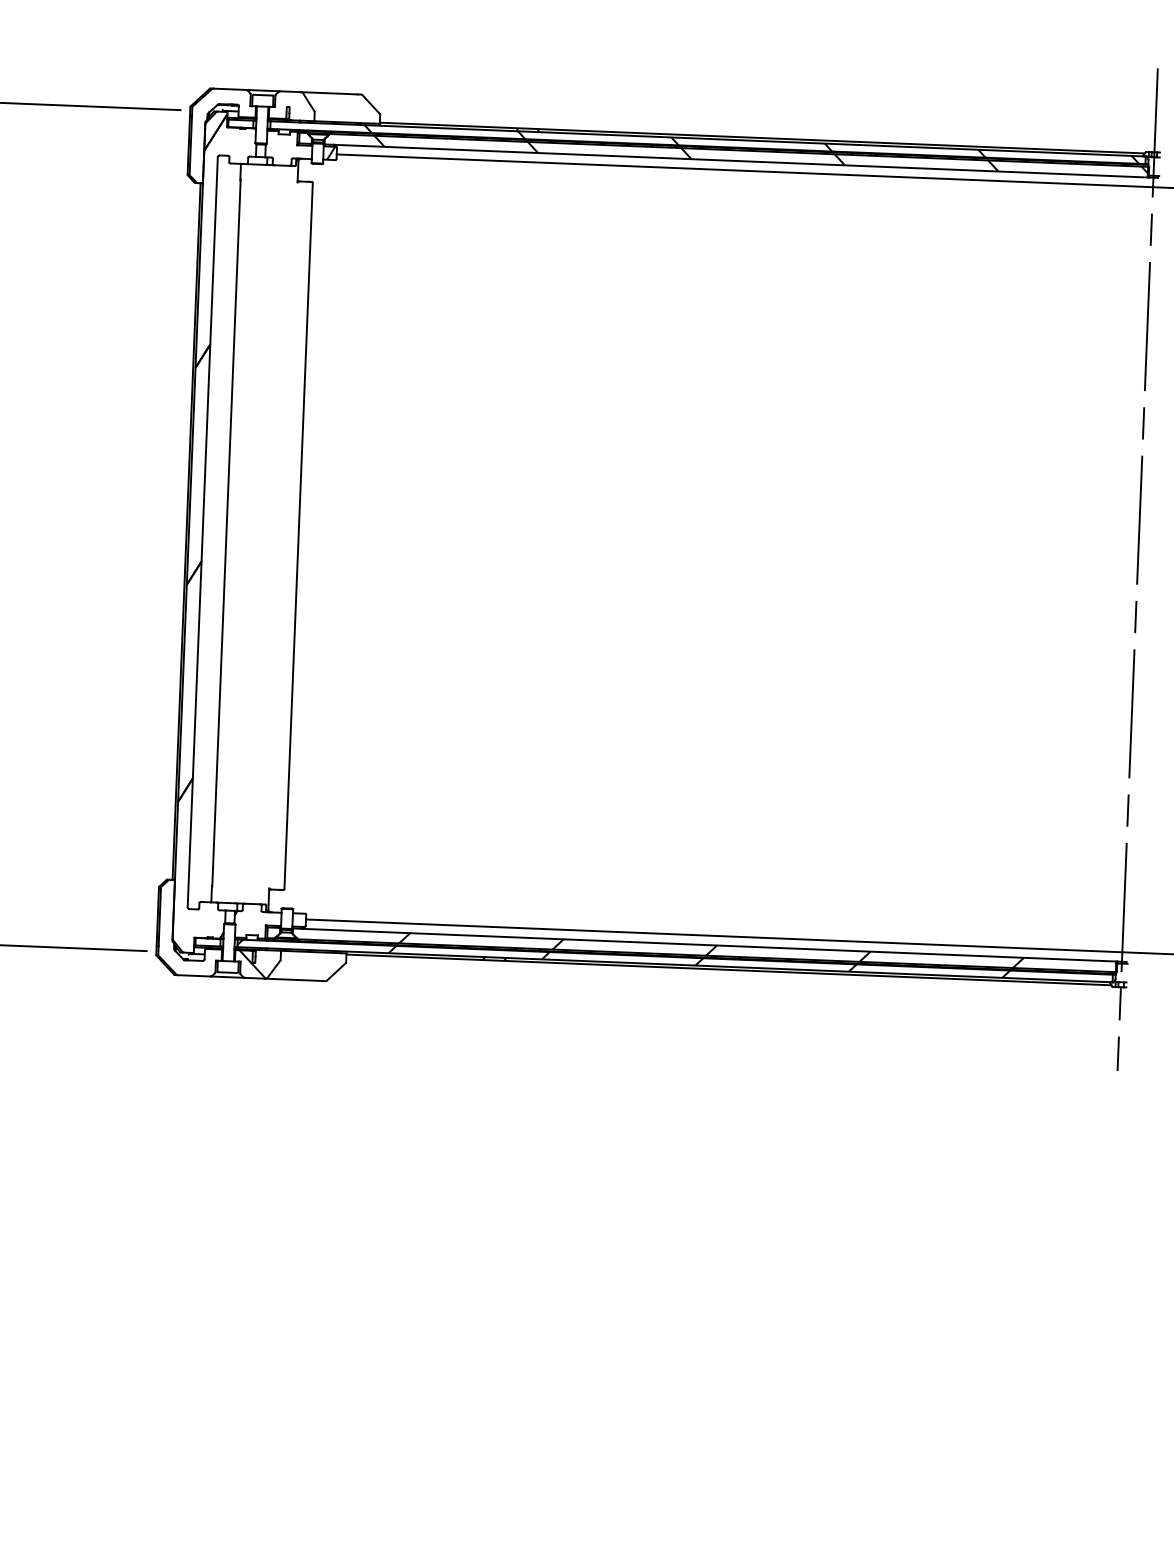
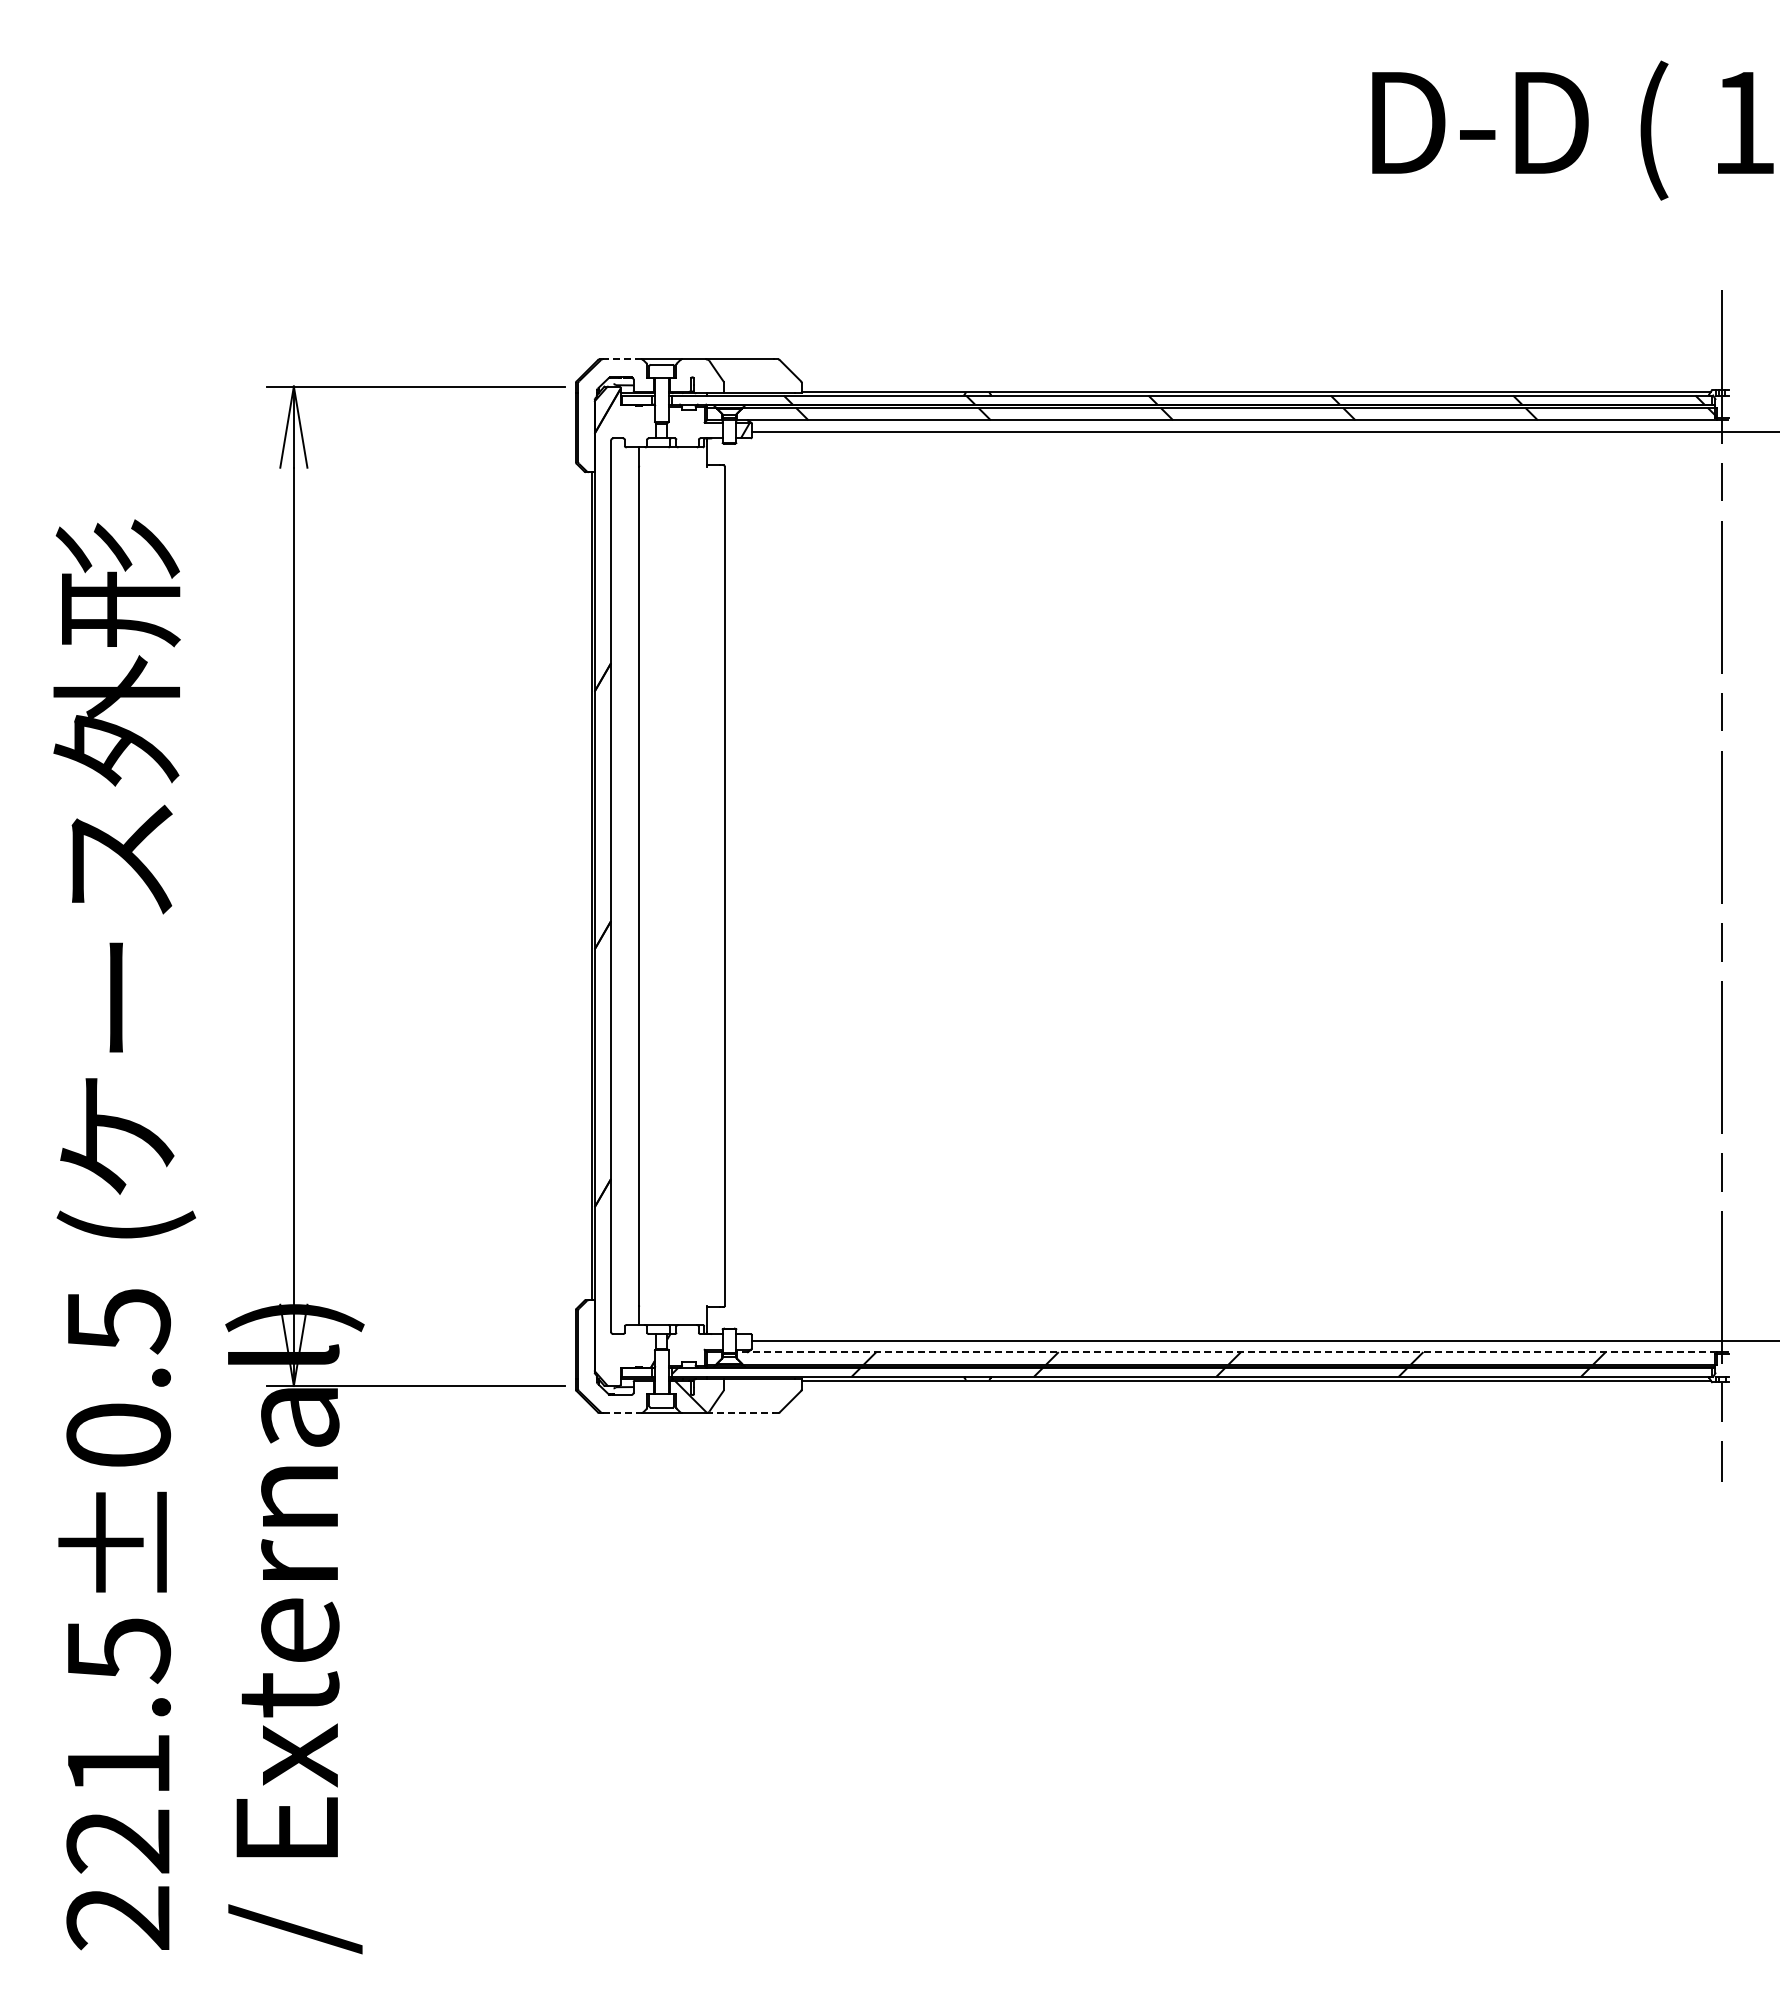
line: (230, 89) -> (622, 359), solid -> dashed
line: (704, 945) -> (1226, 1352), solid -> dashed
line: (194, 976) -> (622, 1413), solid -> dashed
line: (293, 980) -> (739, 1413), solid -> dashed

